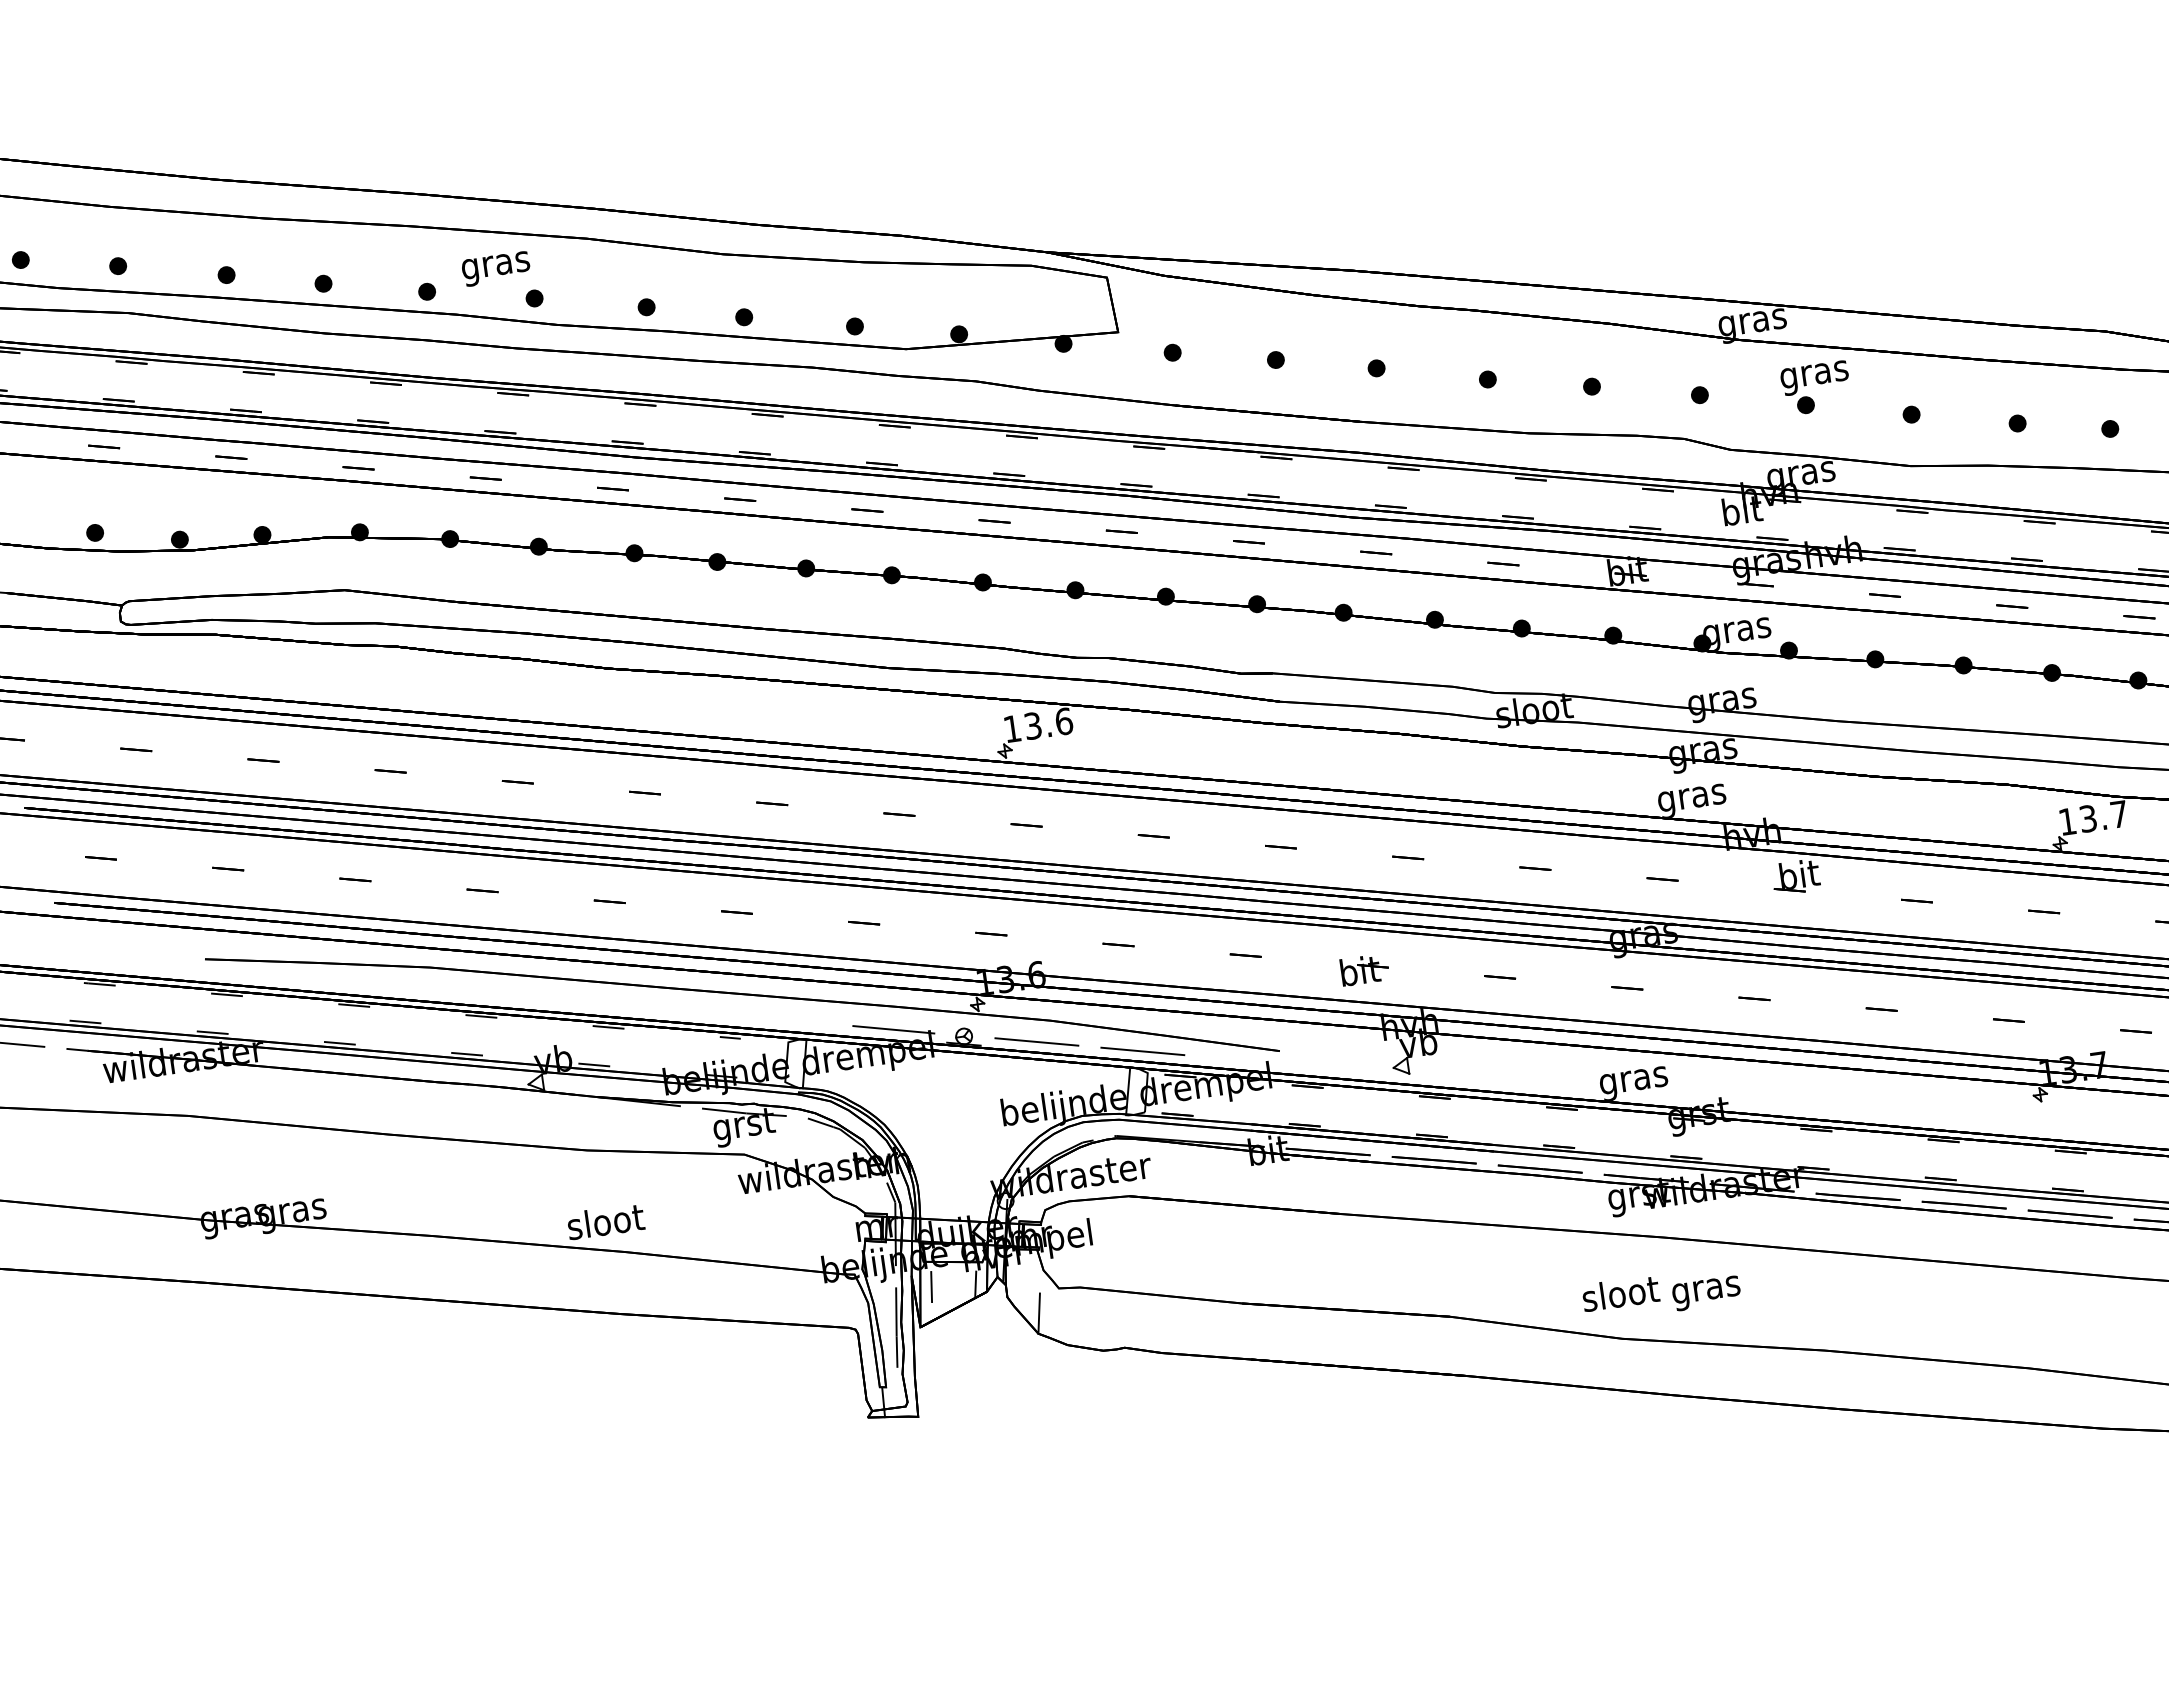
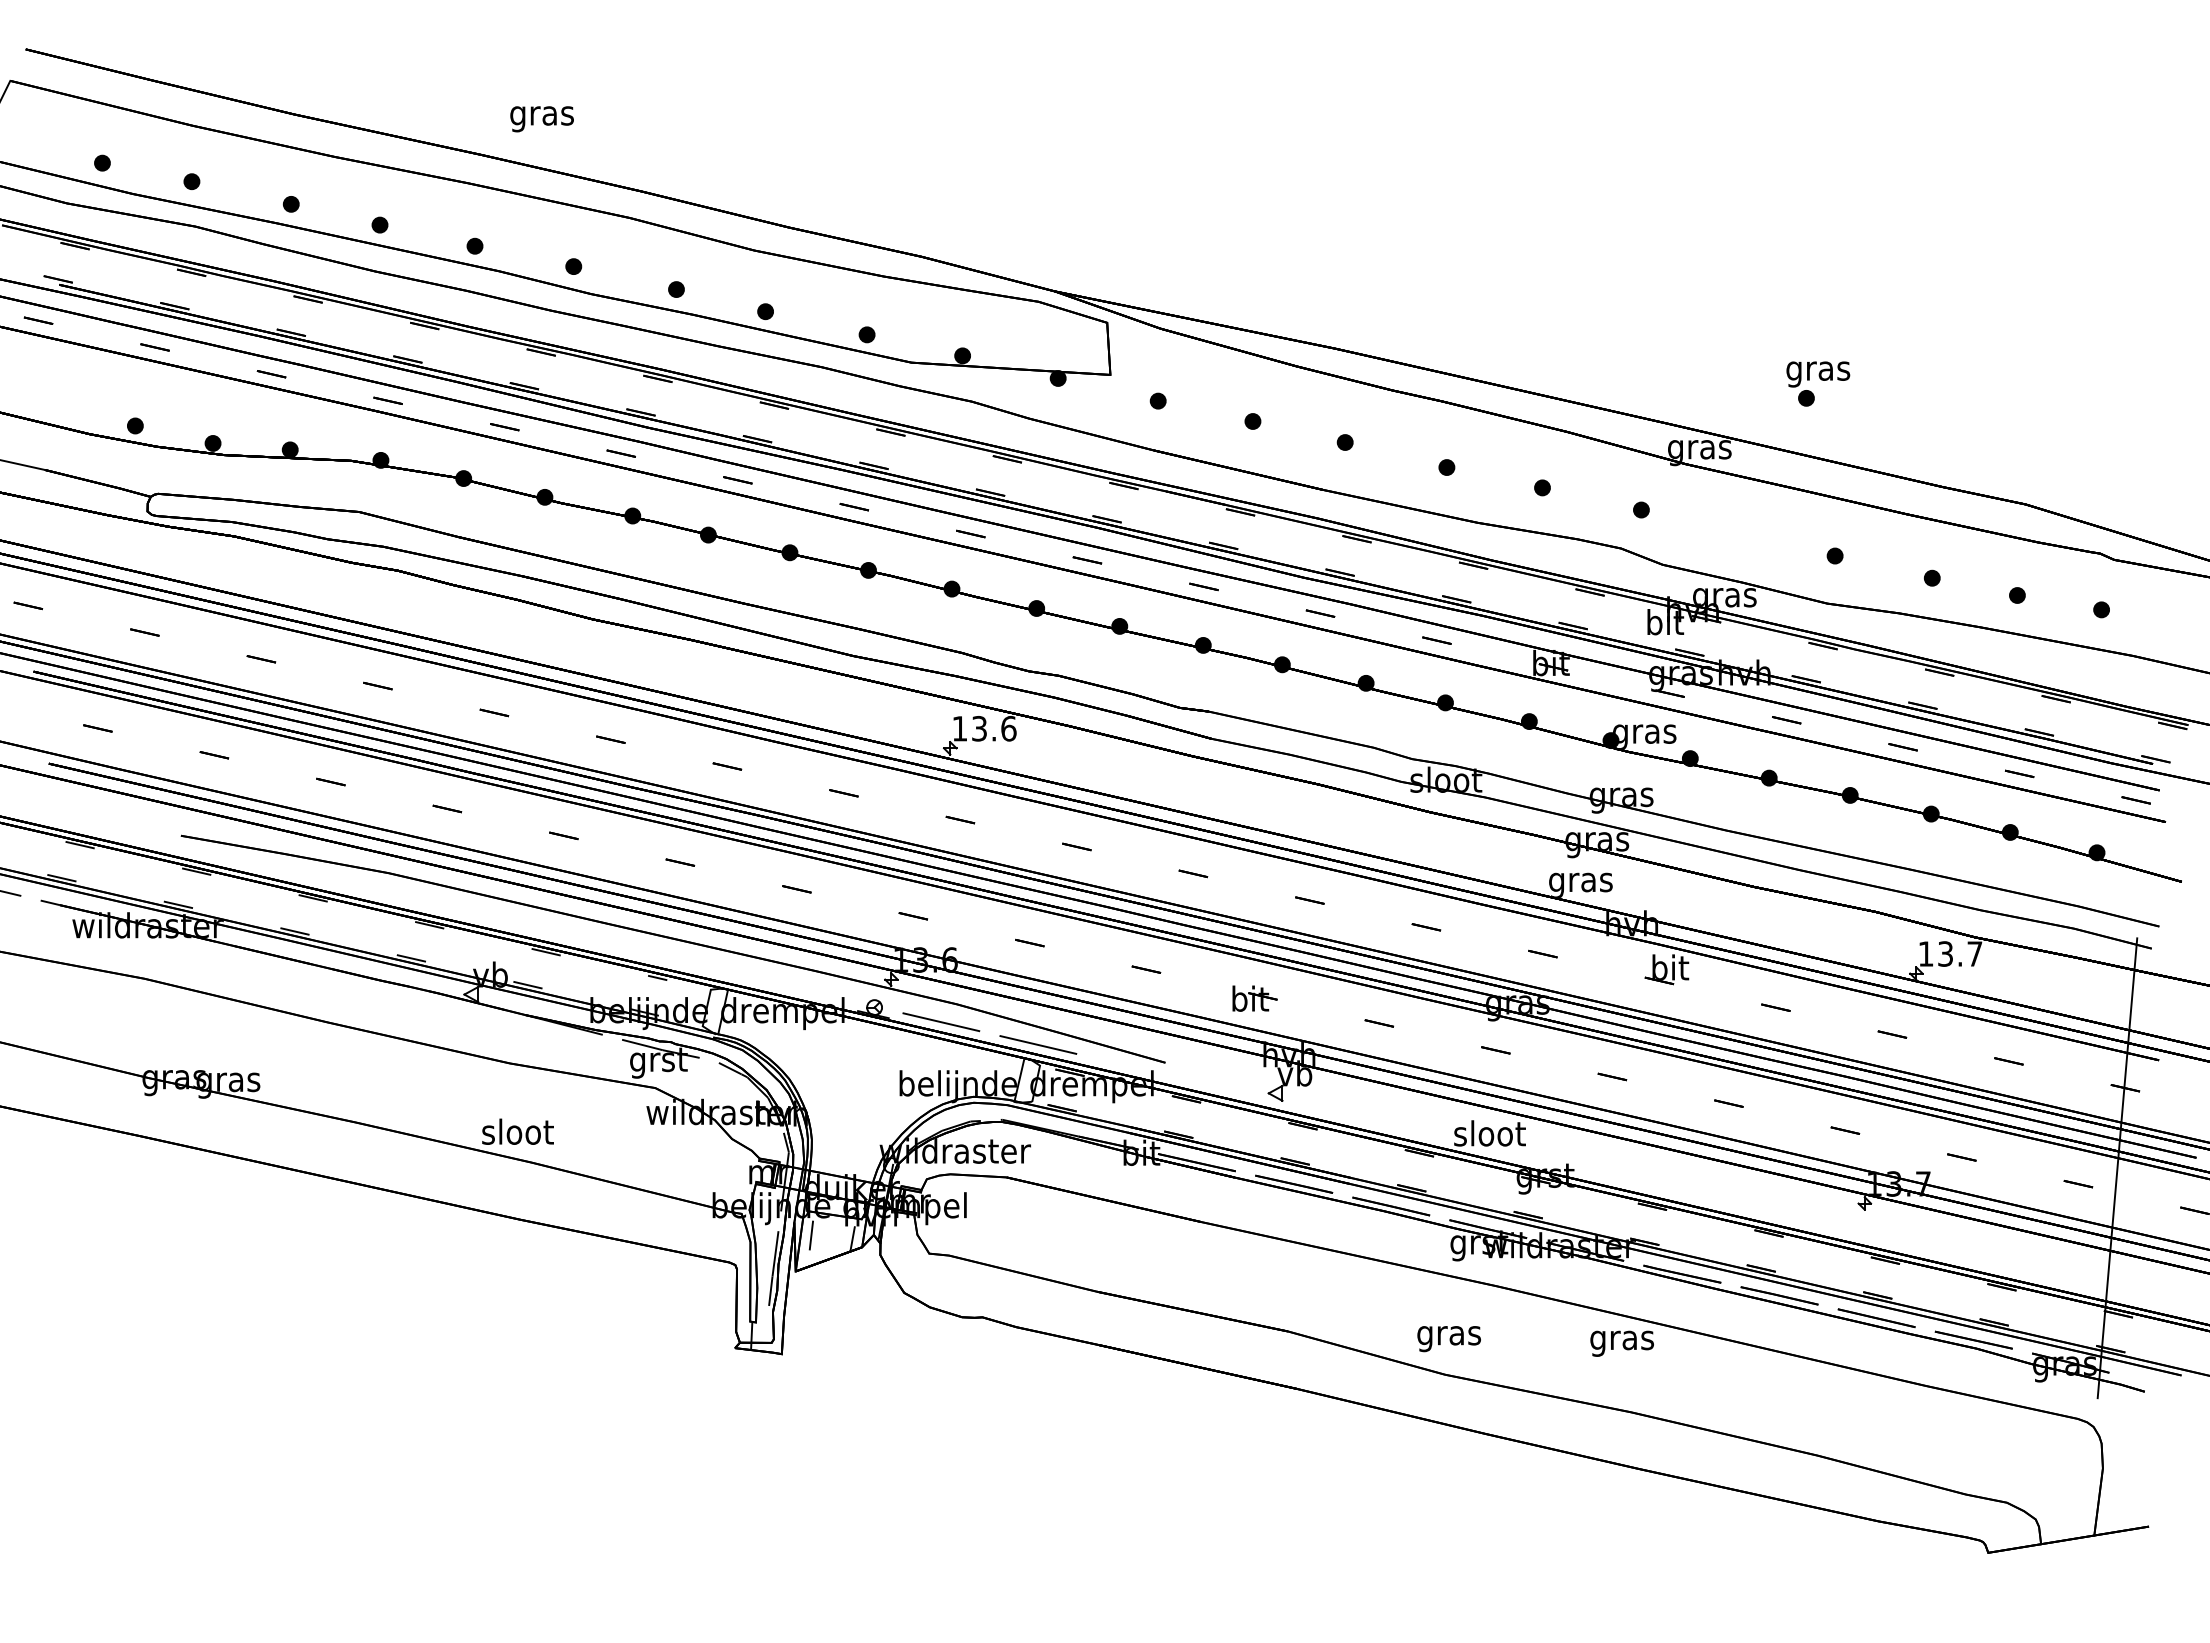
text: (495, 269) -> (541, 119), moved
part: (1816, 387) -> (1818, 383), moved
line: (894, 1030) -> (810, 992), removed
text: (1633, 1080) -> (1489, 1136), gras -> sloot
text: (1705, 1293) -> (1621, 1343), moved
text: (1621, 1296) -> (1449, 1335), sloot -> gras
line: (1038, 1312) -> (907, 1273), removed

